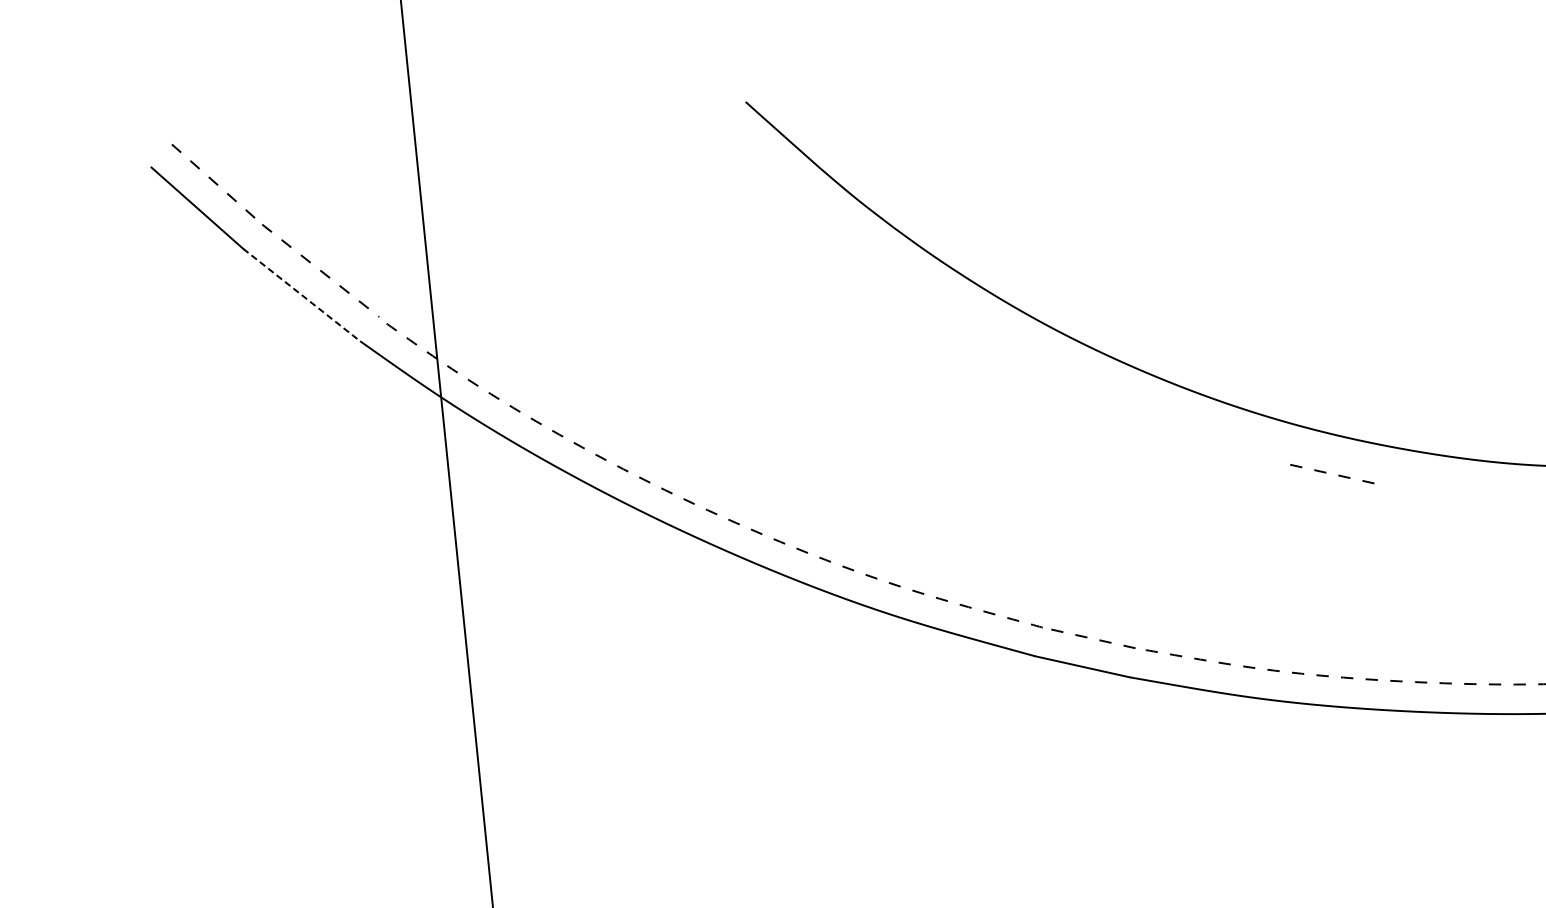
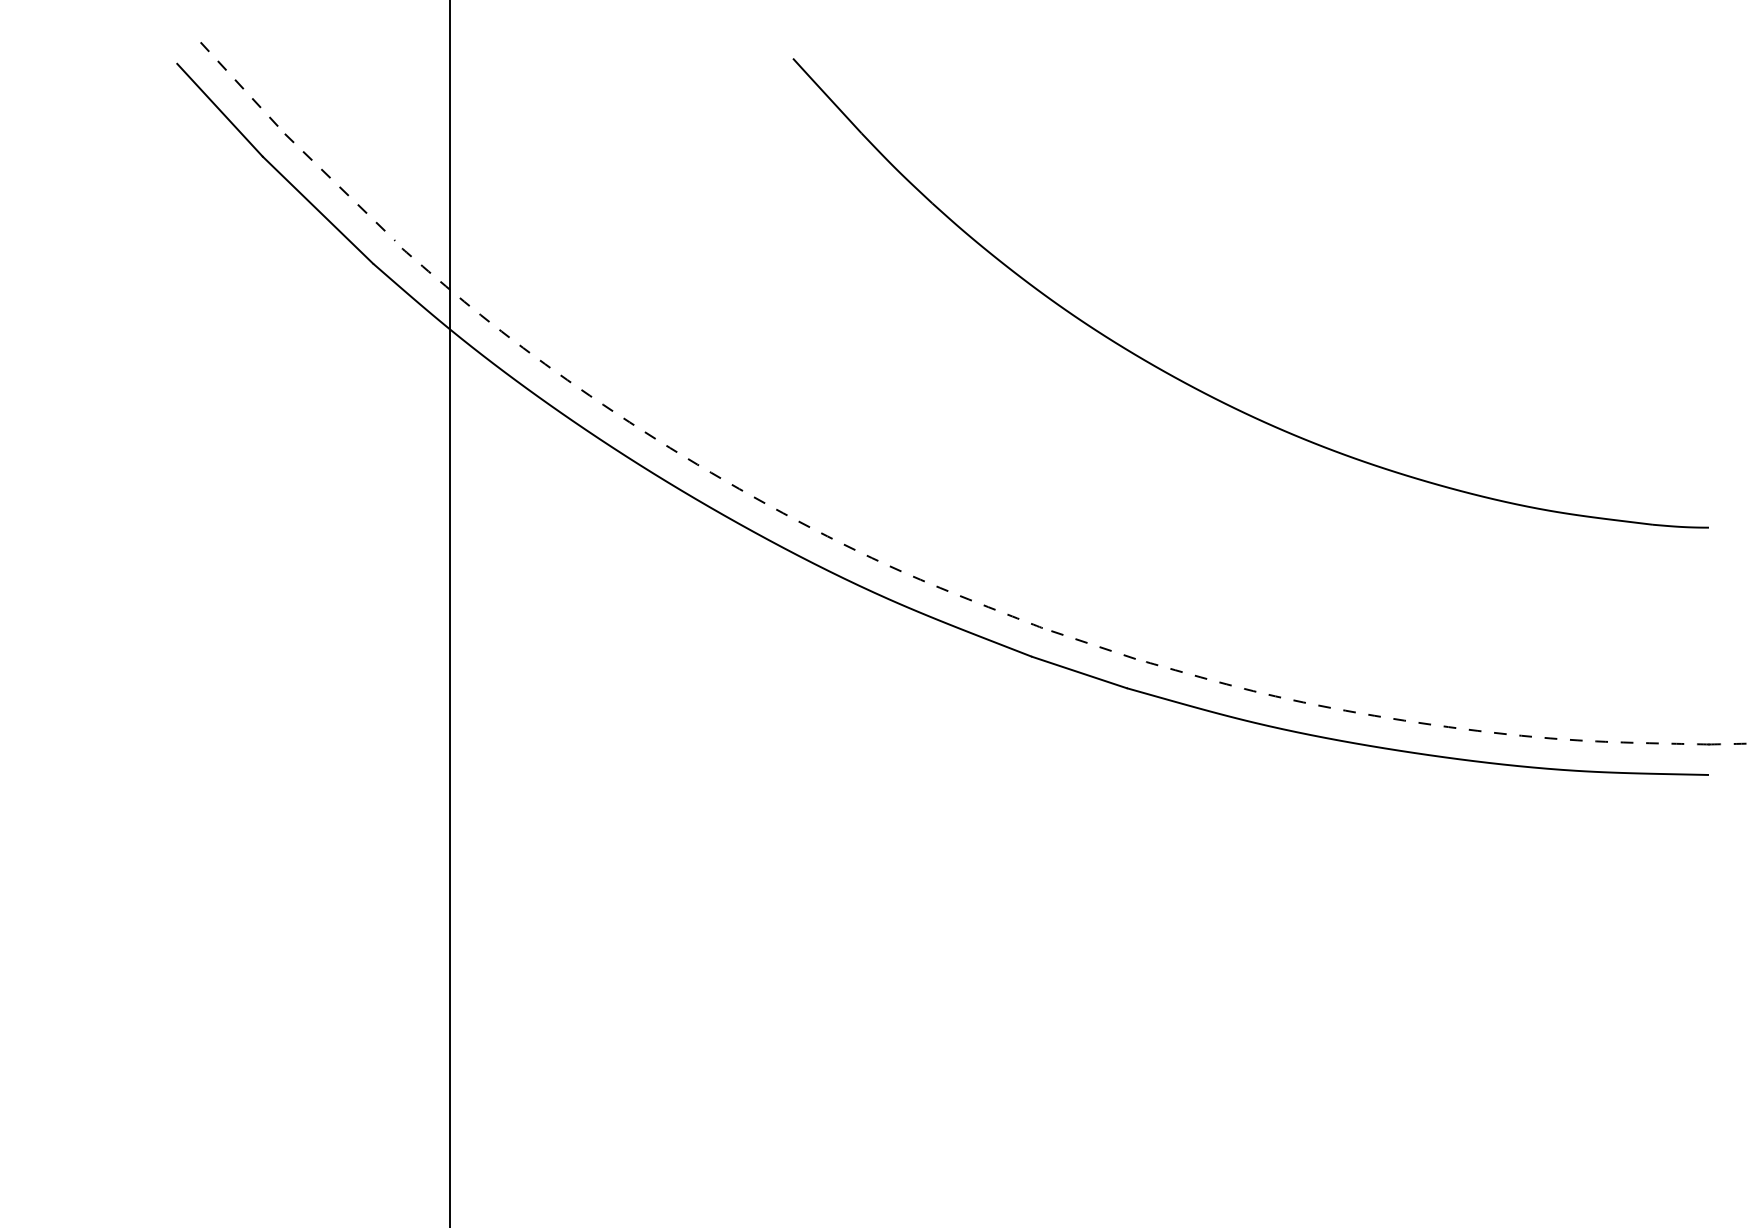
line: (301, 295) -> (317, 210), dashed -> solid
line: (1326, 473) -> (1349, 499), removed

